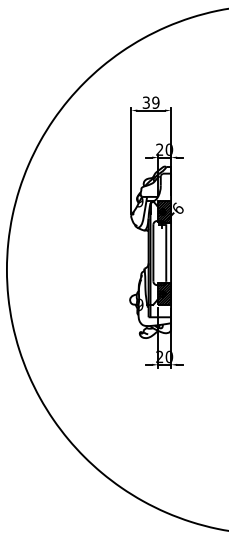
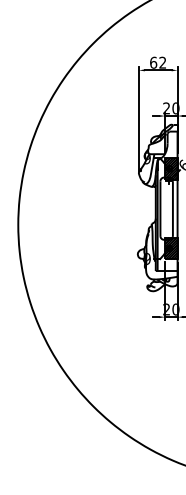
text: (150, 102) -> (157, 62), 39 -> 62

